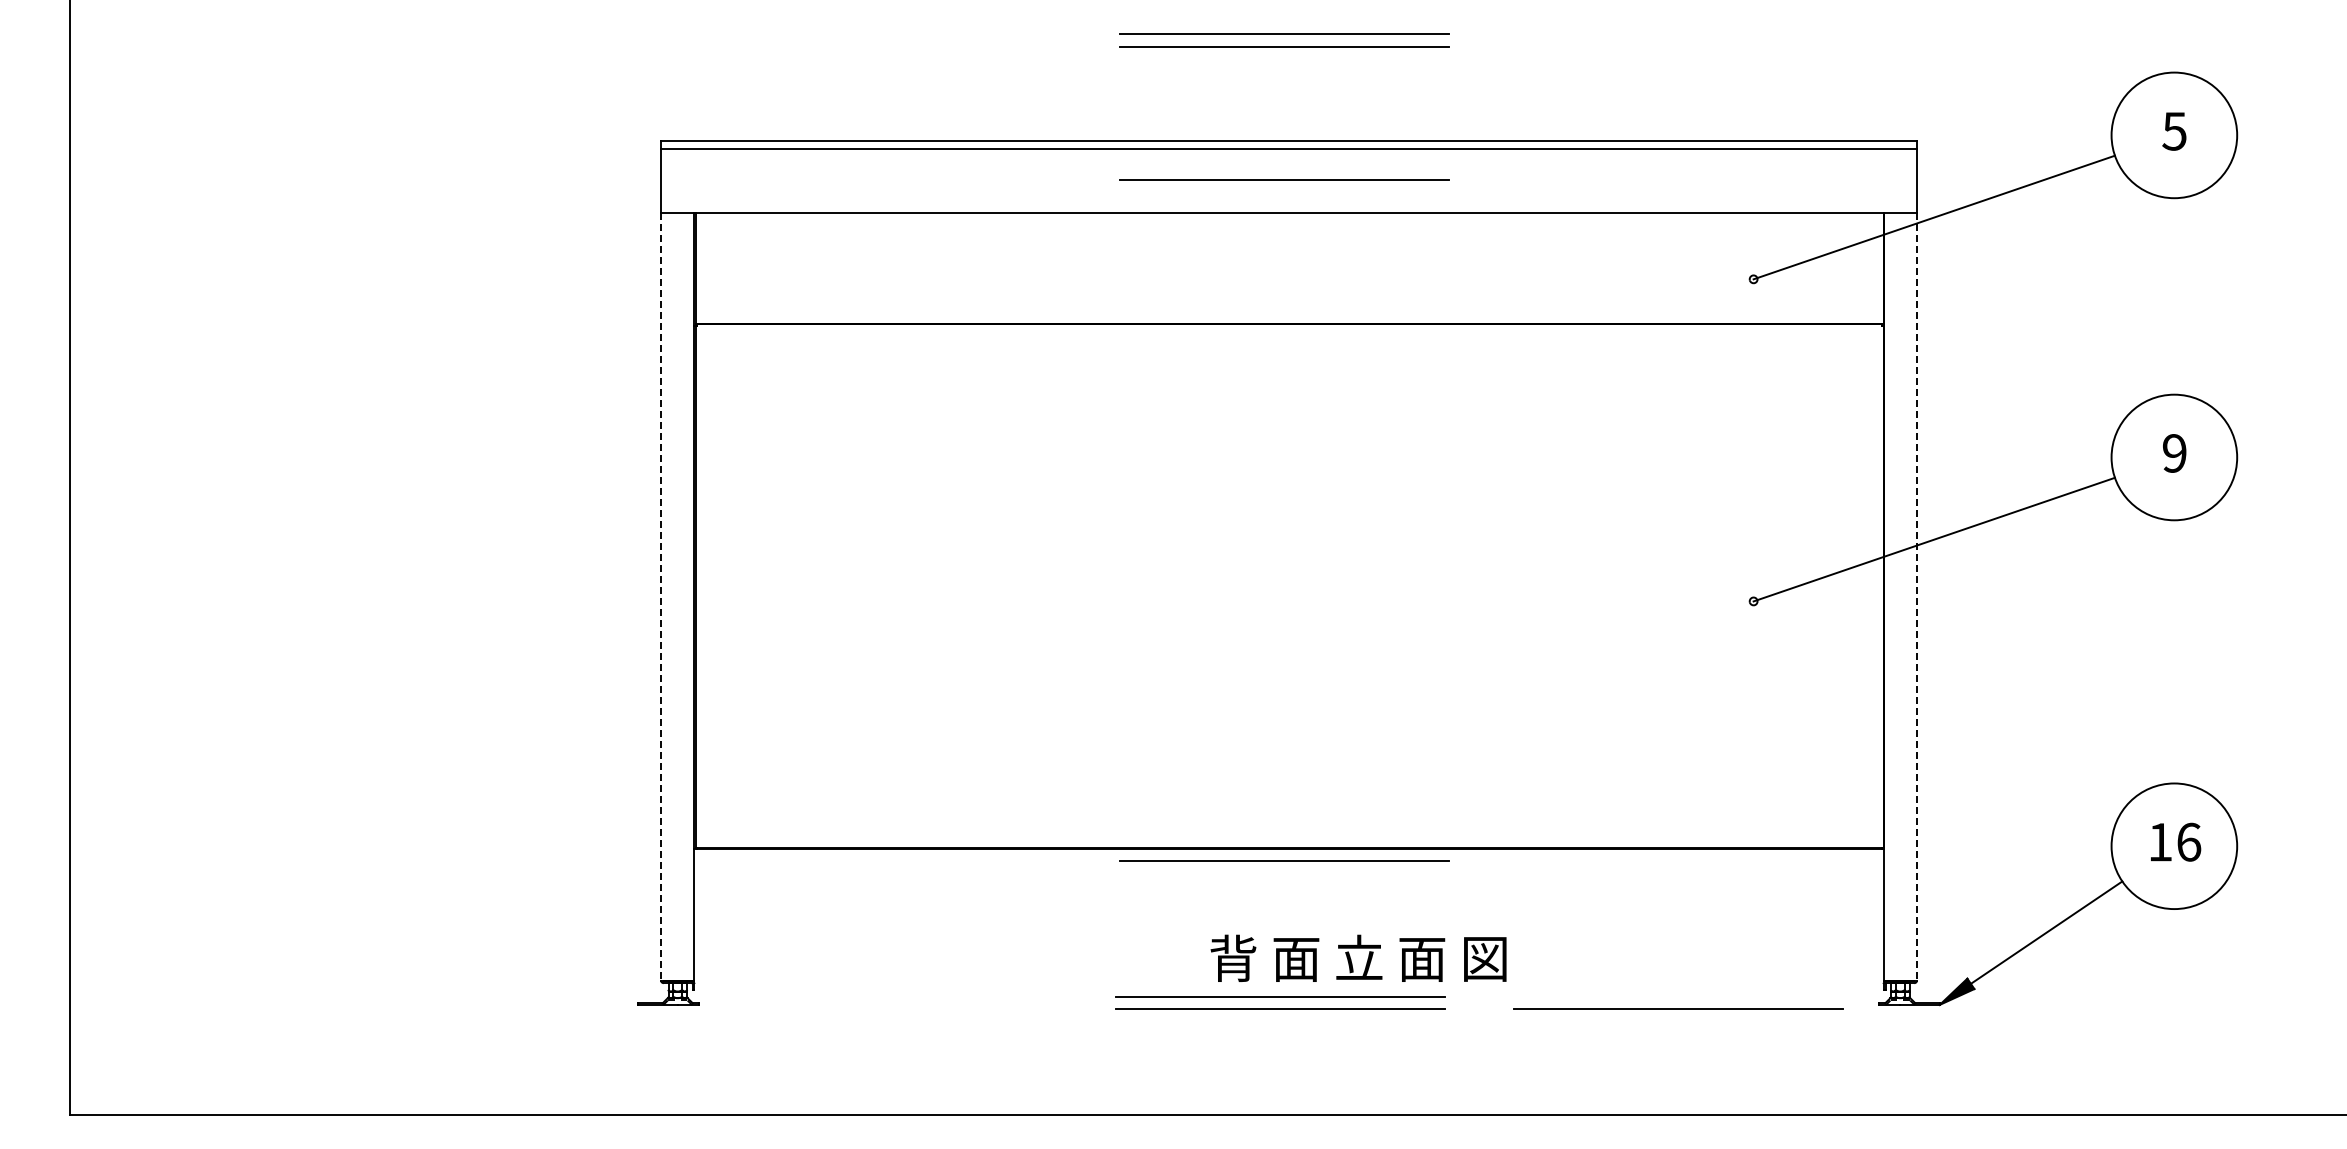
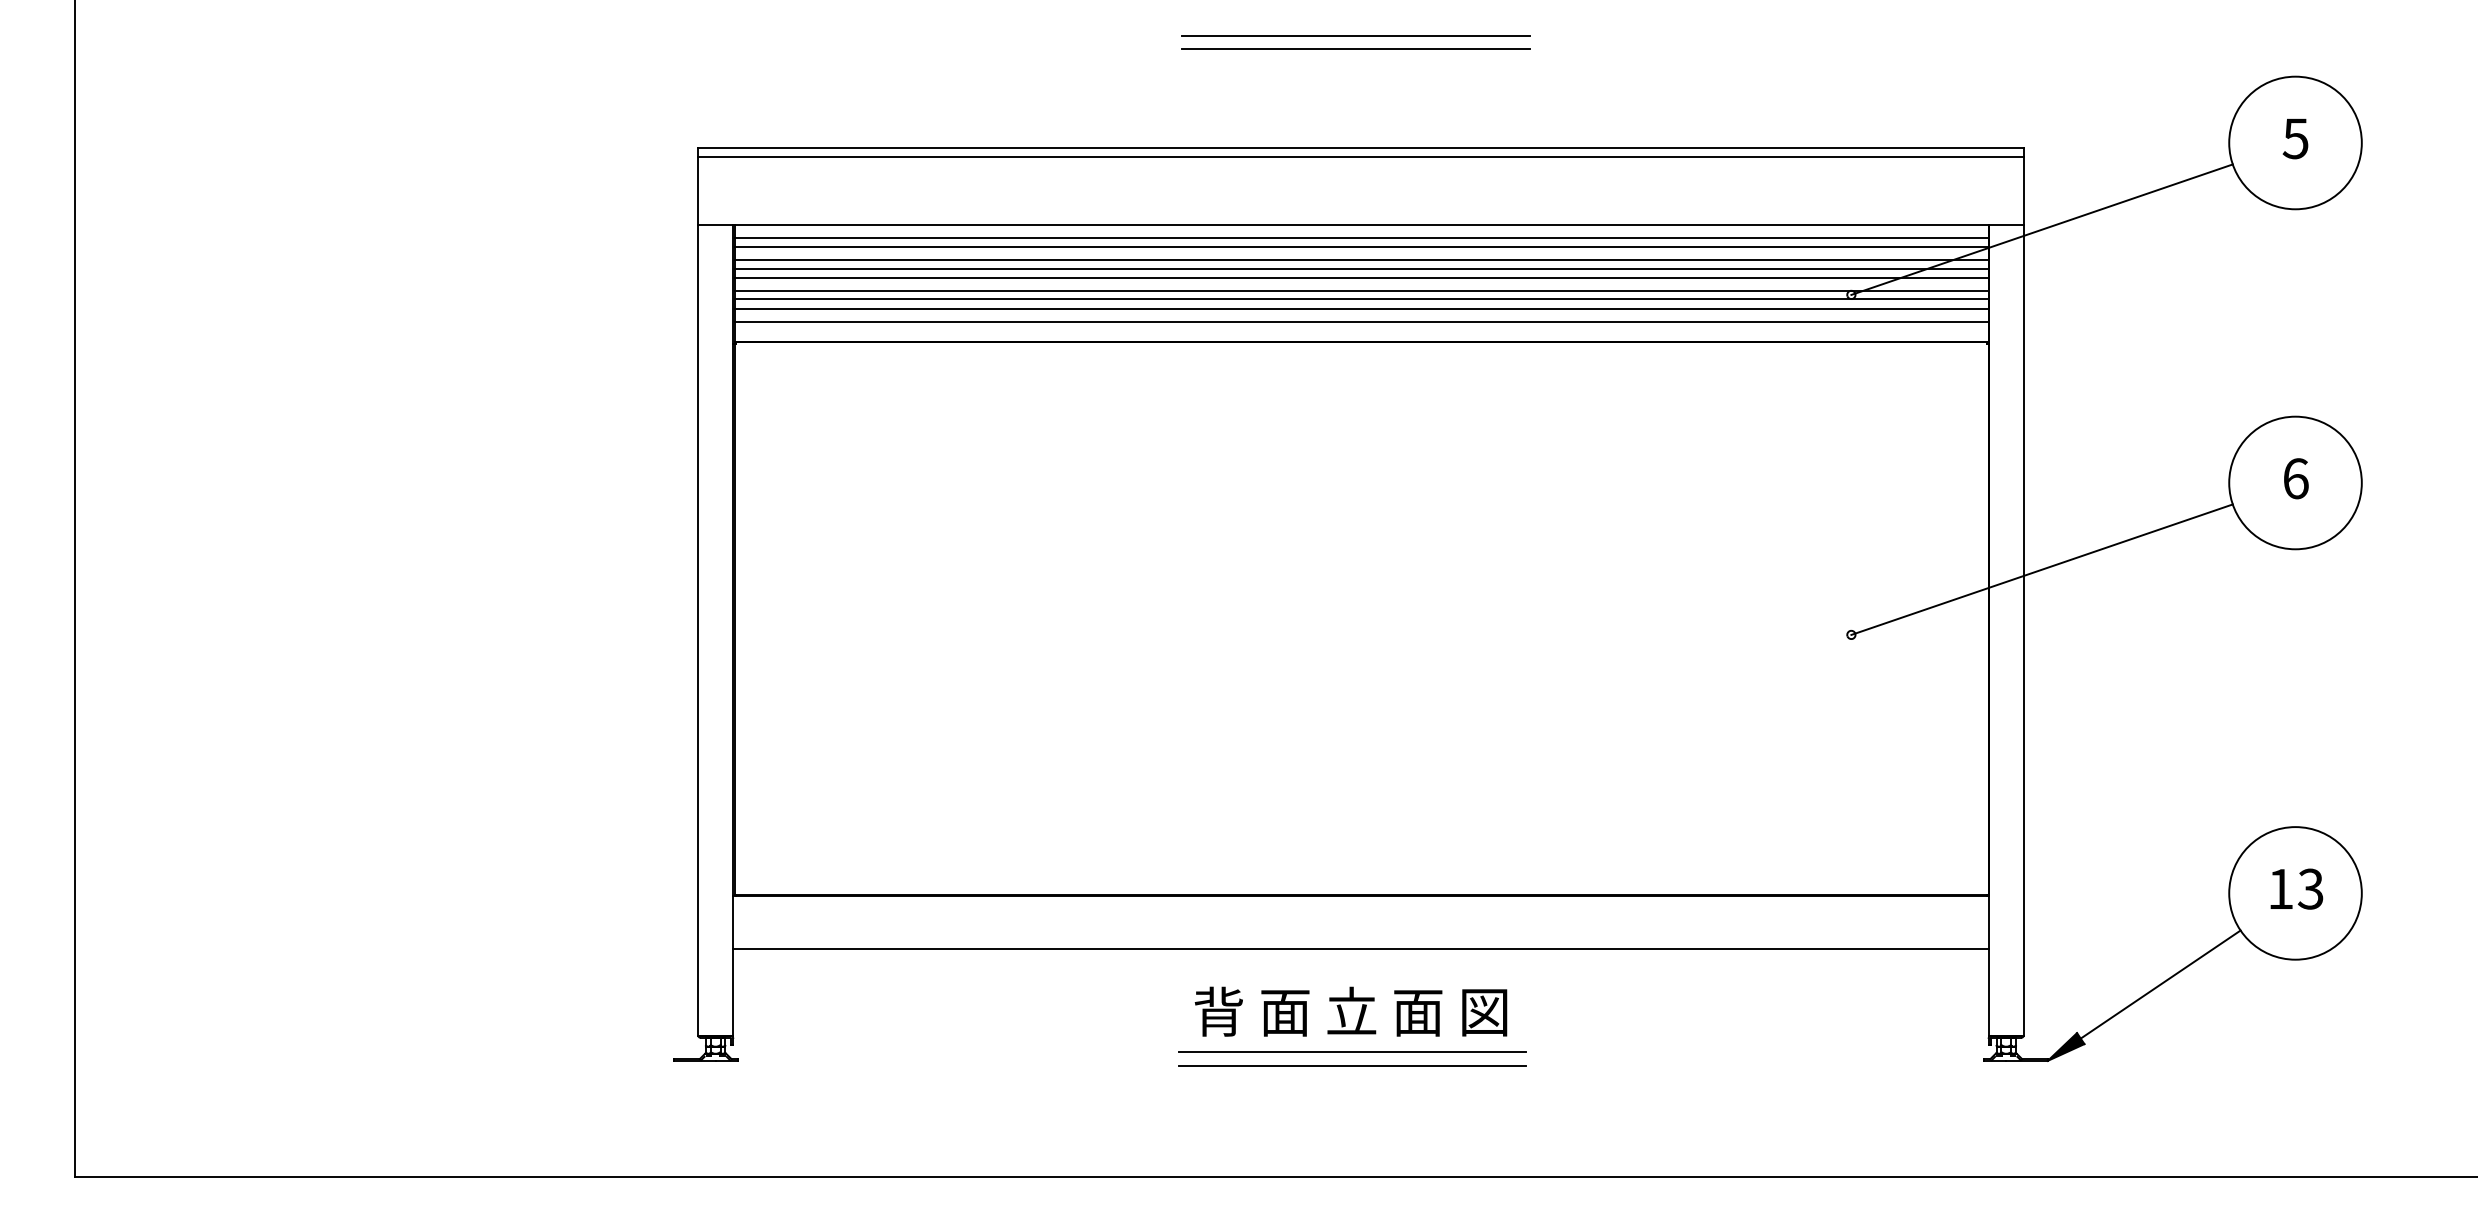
line: (1284, 179) -> (1356, 189), removed
line: (1289, 225) -> (1361, 238), added
line: (1289, 233) -> (1361, 246), added
line: (1289, 246) -> (1361, 260), added
line: (1289, 254) -> (1361, 268), added
line: (1289, 263) -> (1361, 278), added
line: (1289, 275) -> (1361, 290), added
line: (1289, 283) -> (1361, 299), added
line: (1289, 292) -> (1361, 308), added
line: (1289, 304) -> (1361, 321), added
text: (2174, 453) -> (2295, 478), 9 -> 6
line: (660, 597) -> (697, 630), dashed -> solid
line: (1917, 597) -> (2024, 630), dashed -> solid
text: (2188, 841) -> (2310, 888), 16 -> 13
line: (1284, 860) -> (1356, 908), removed
line: (1288, 898) -> (1360, 948), added
text: (1358, 957) -> (1350, 1010), moved
line: (1678, 1008) -> (1772, 1064), removed

